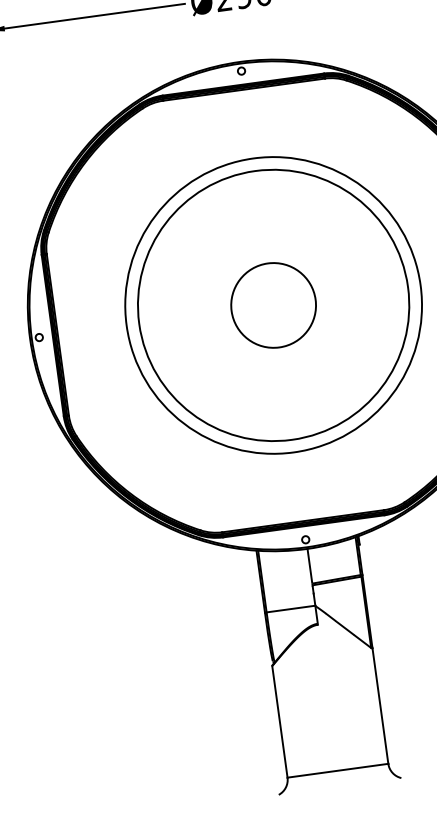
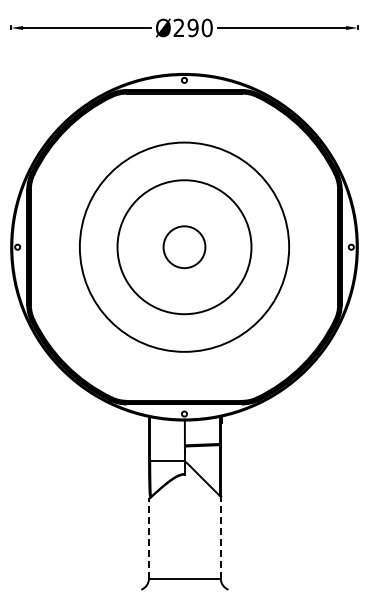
circle: (273, 304) -> (184, 246), size x0.7
circle: (273, 305) -> (184, 247), size x0.7
line: (379, 704) -> (220, 536), solid -> dashed
line: (280, 721) -> (149, 538), solid -> dashed

